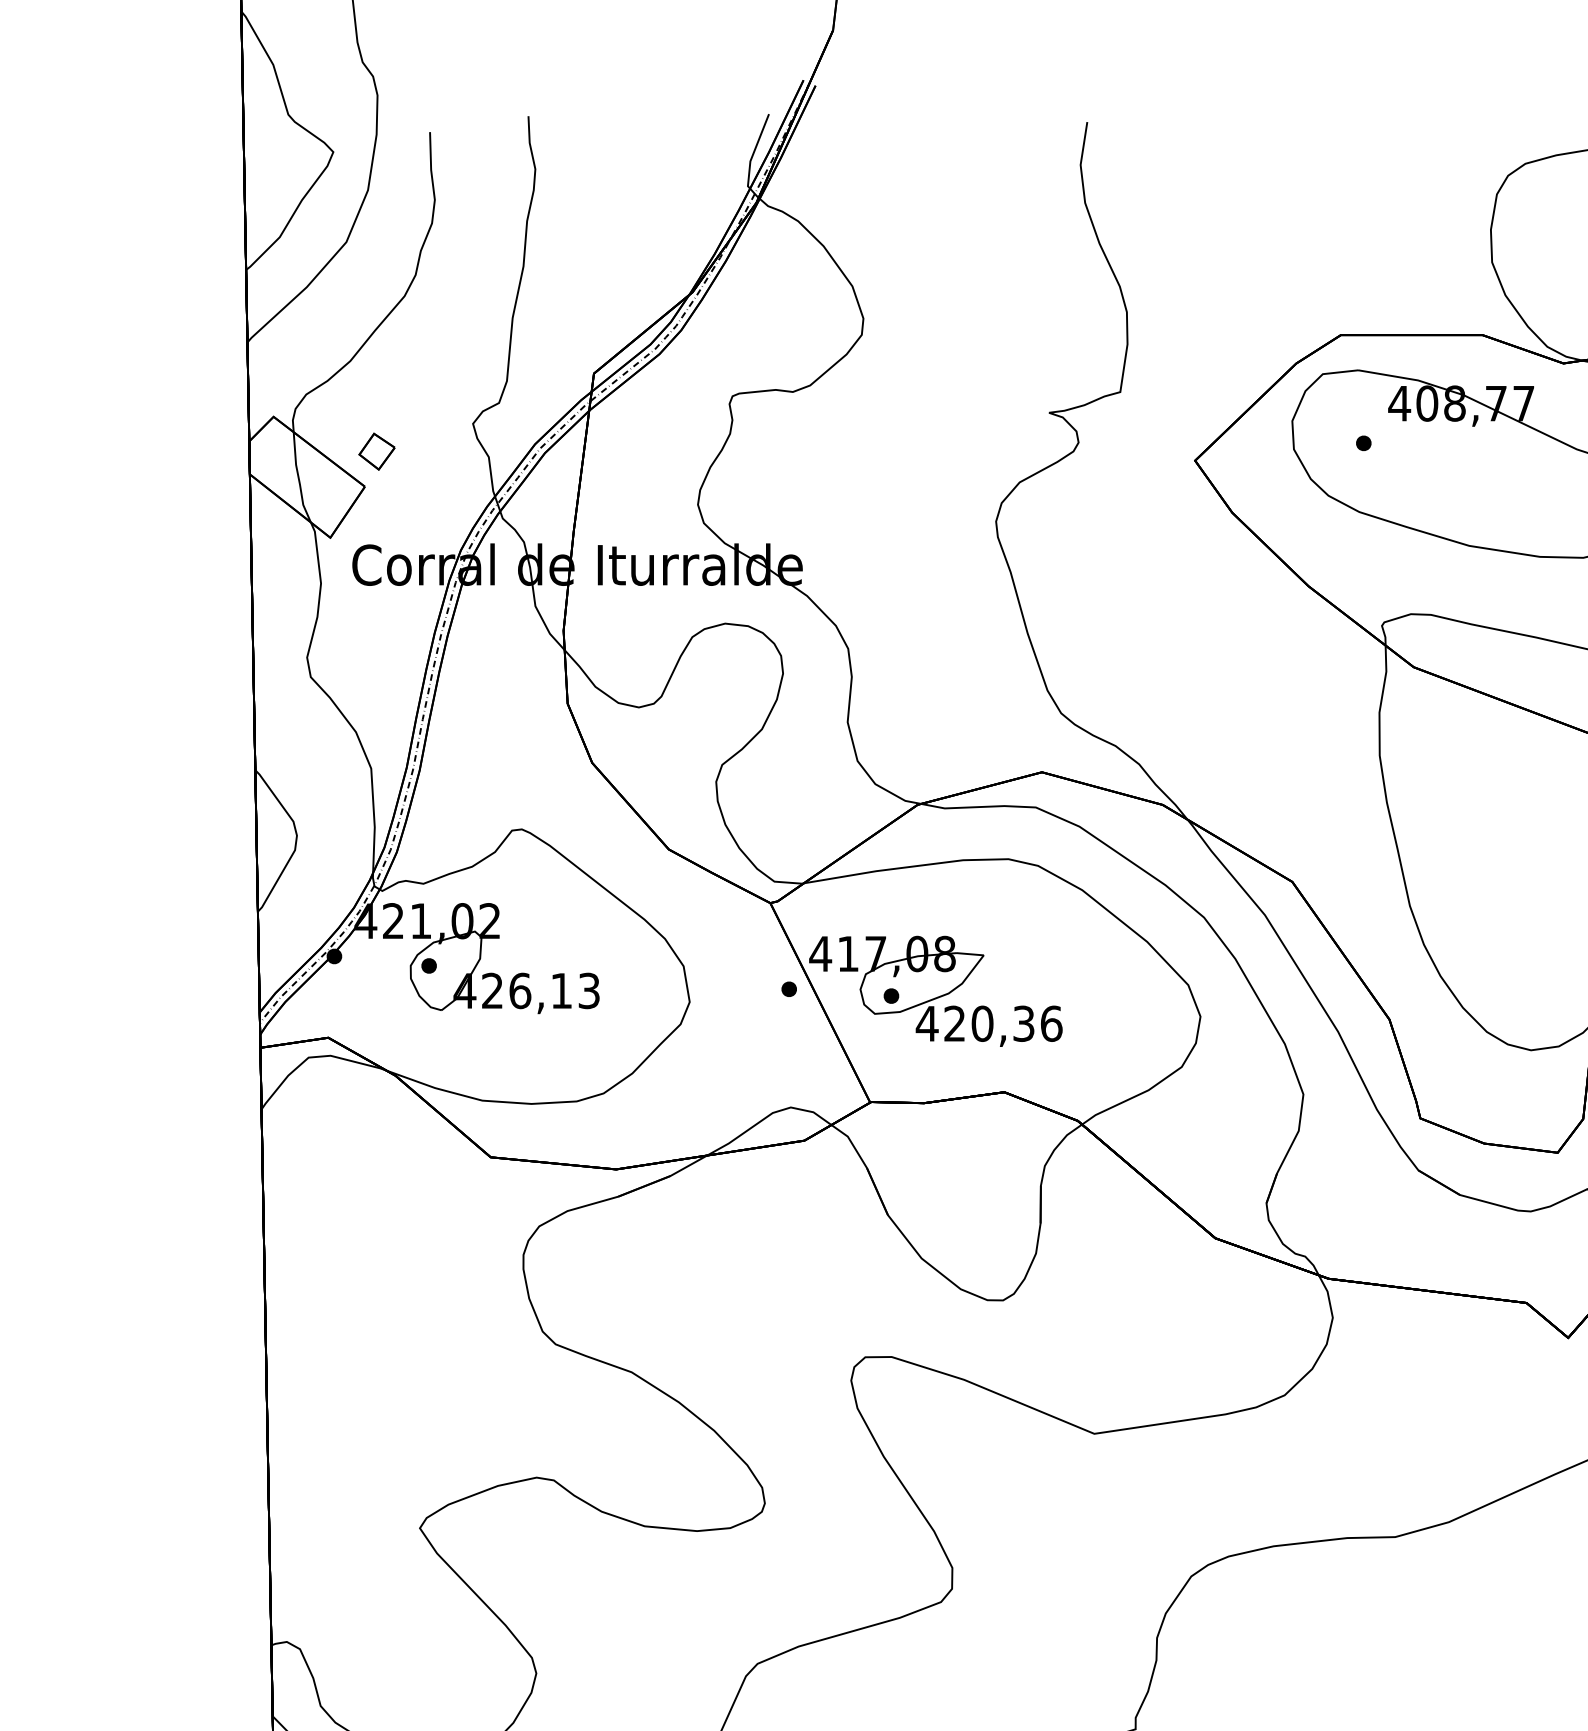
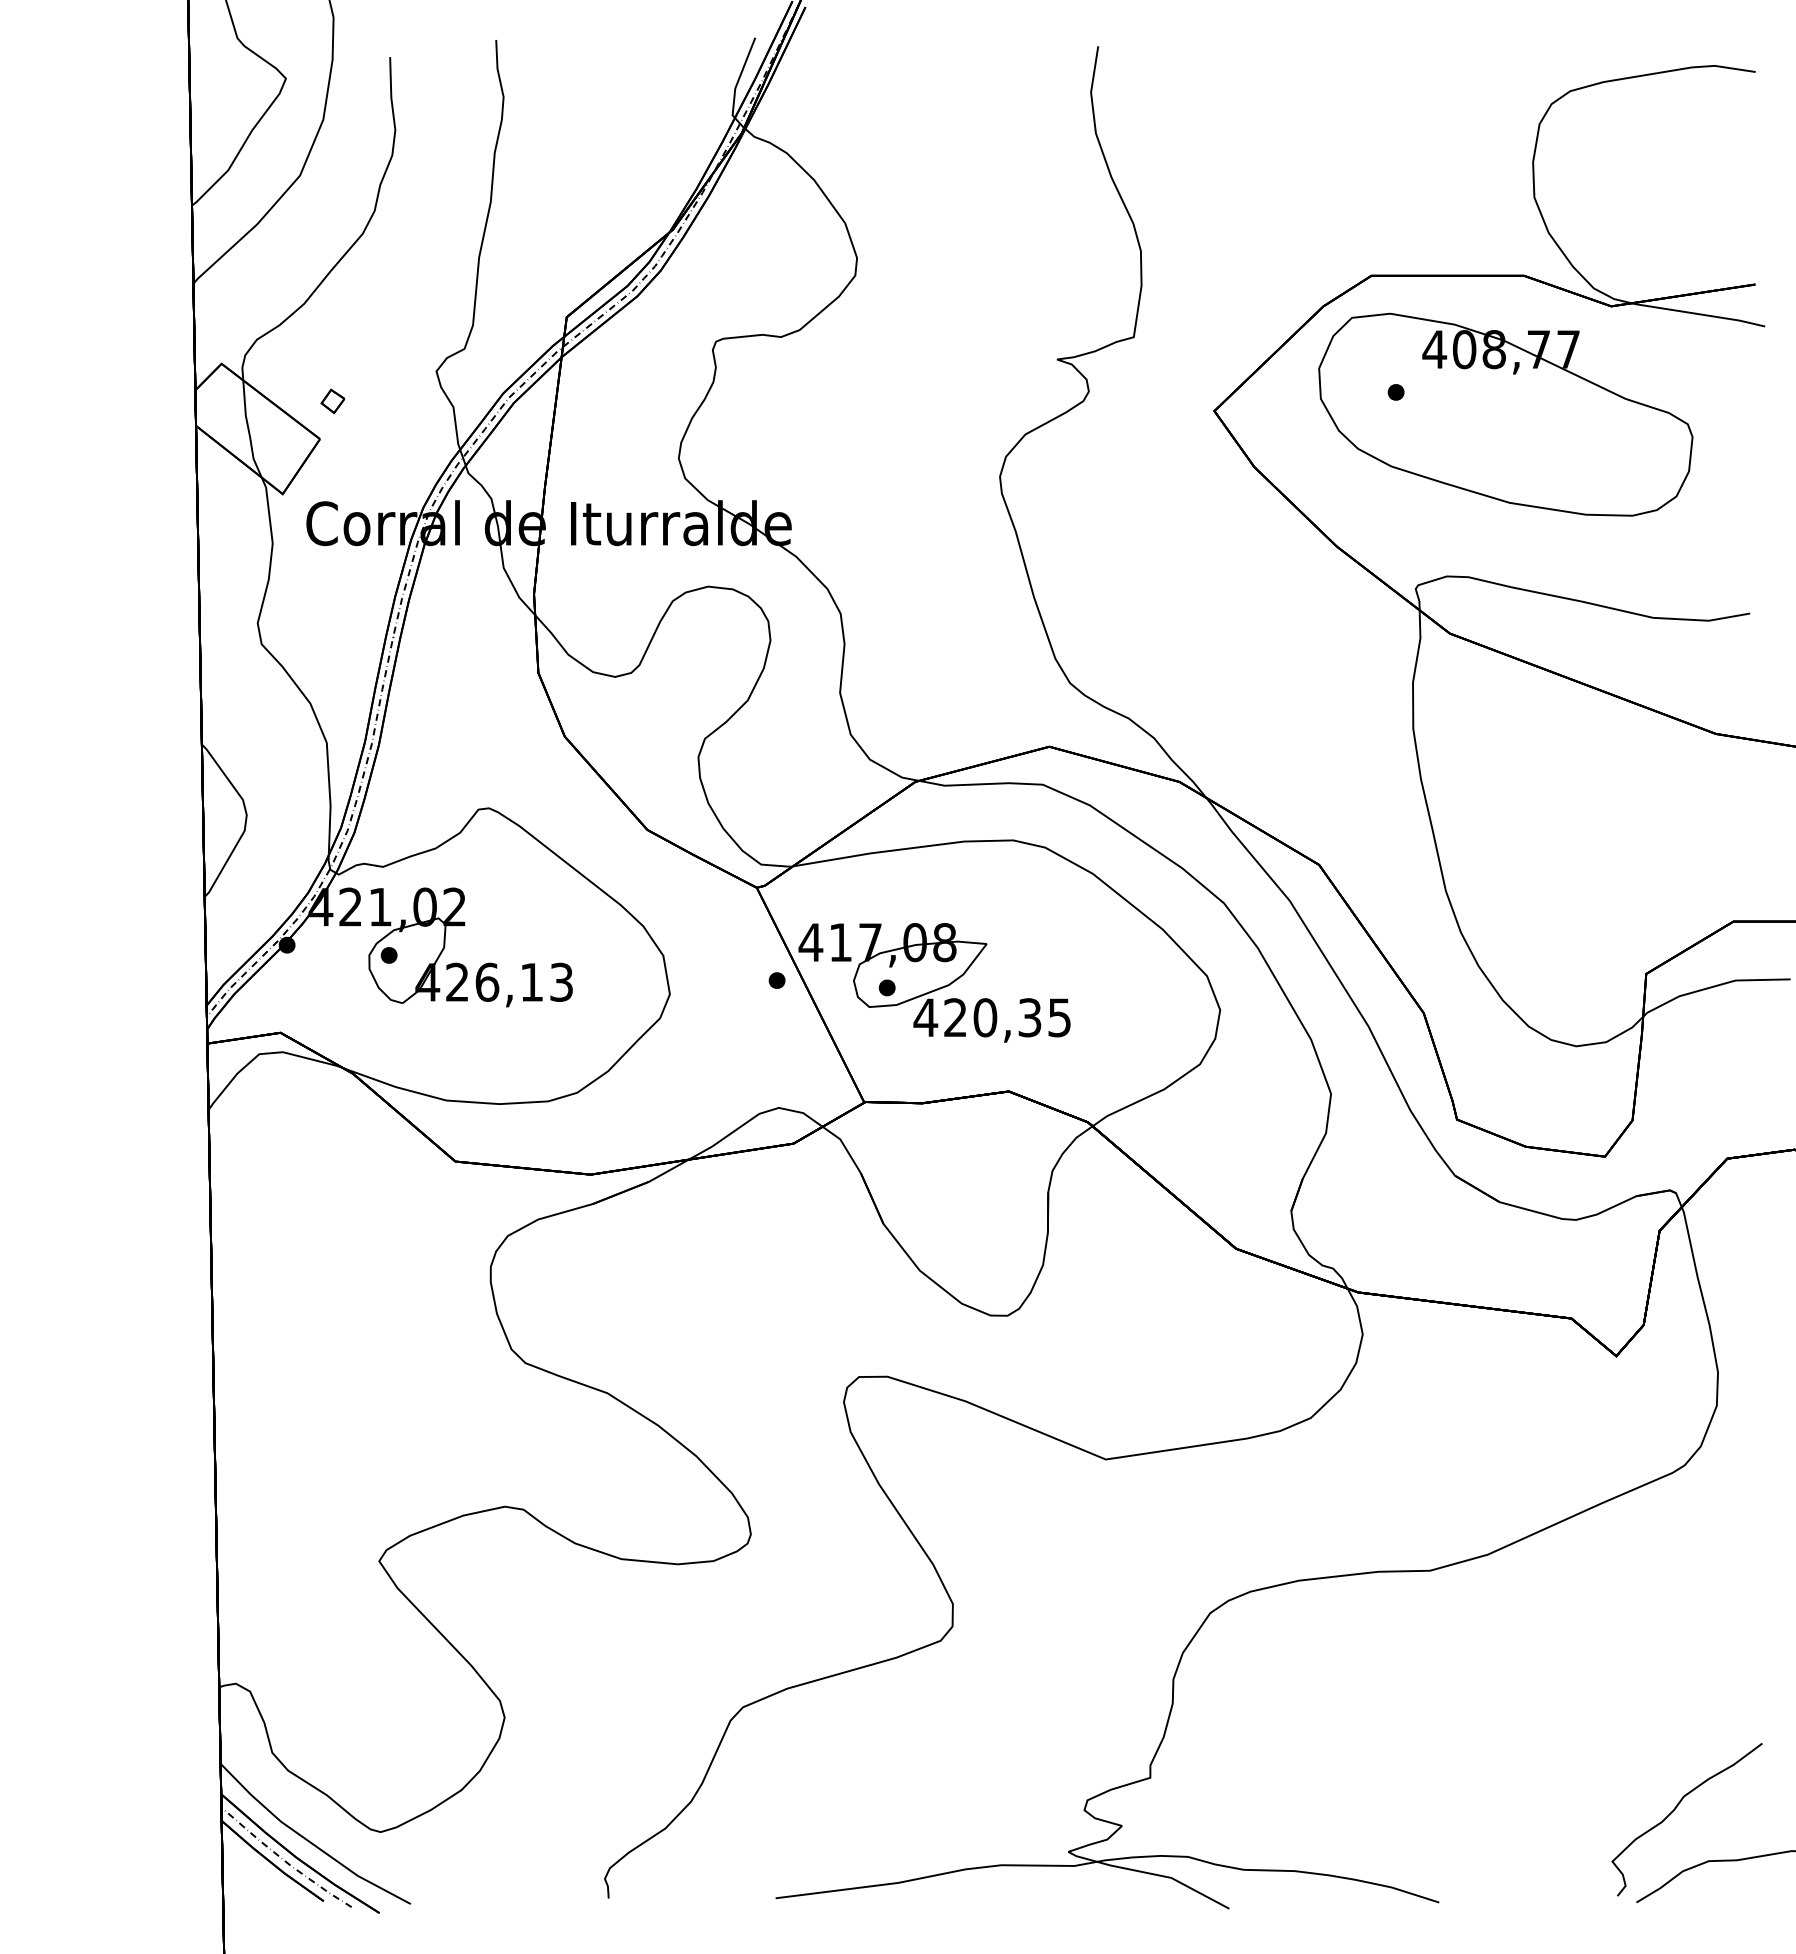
part: (376, 451) -> (332, 401), size x0.6
text: (1051, 1023) -> (1059, 1017), 420,36 -> 420,35

